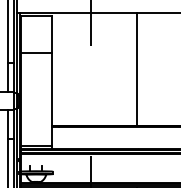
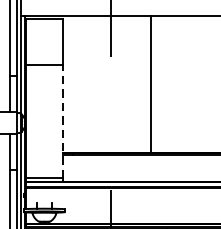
line: (136, 69) -> (150, 84), moved
line: (51, 99) -> (62, 121), solid -> dashed

